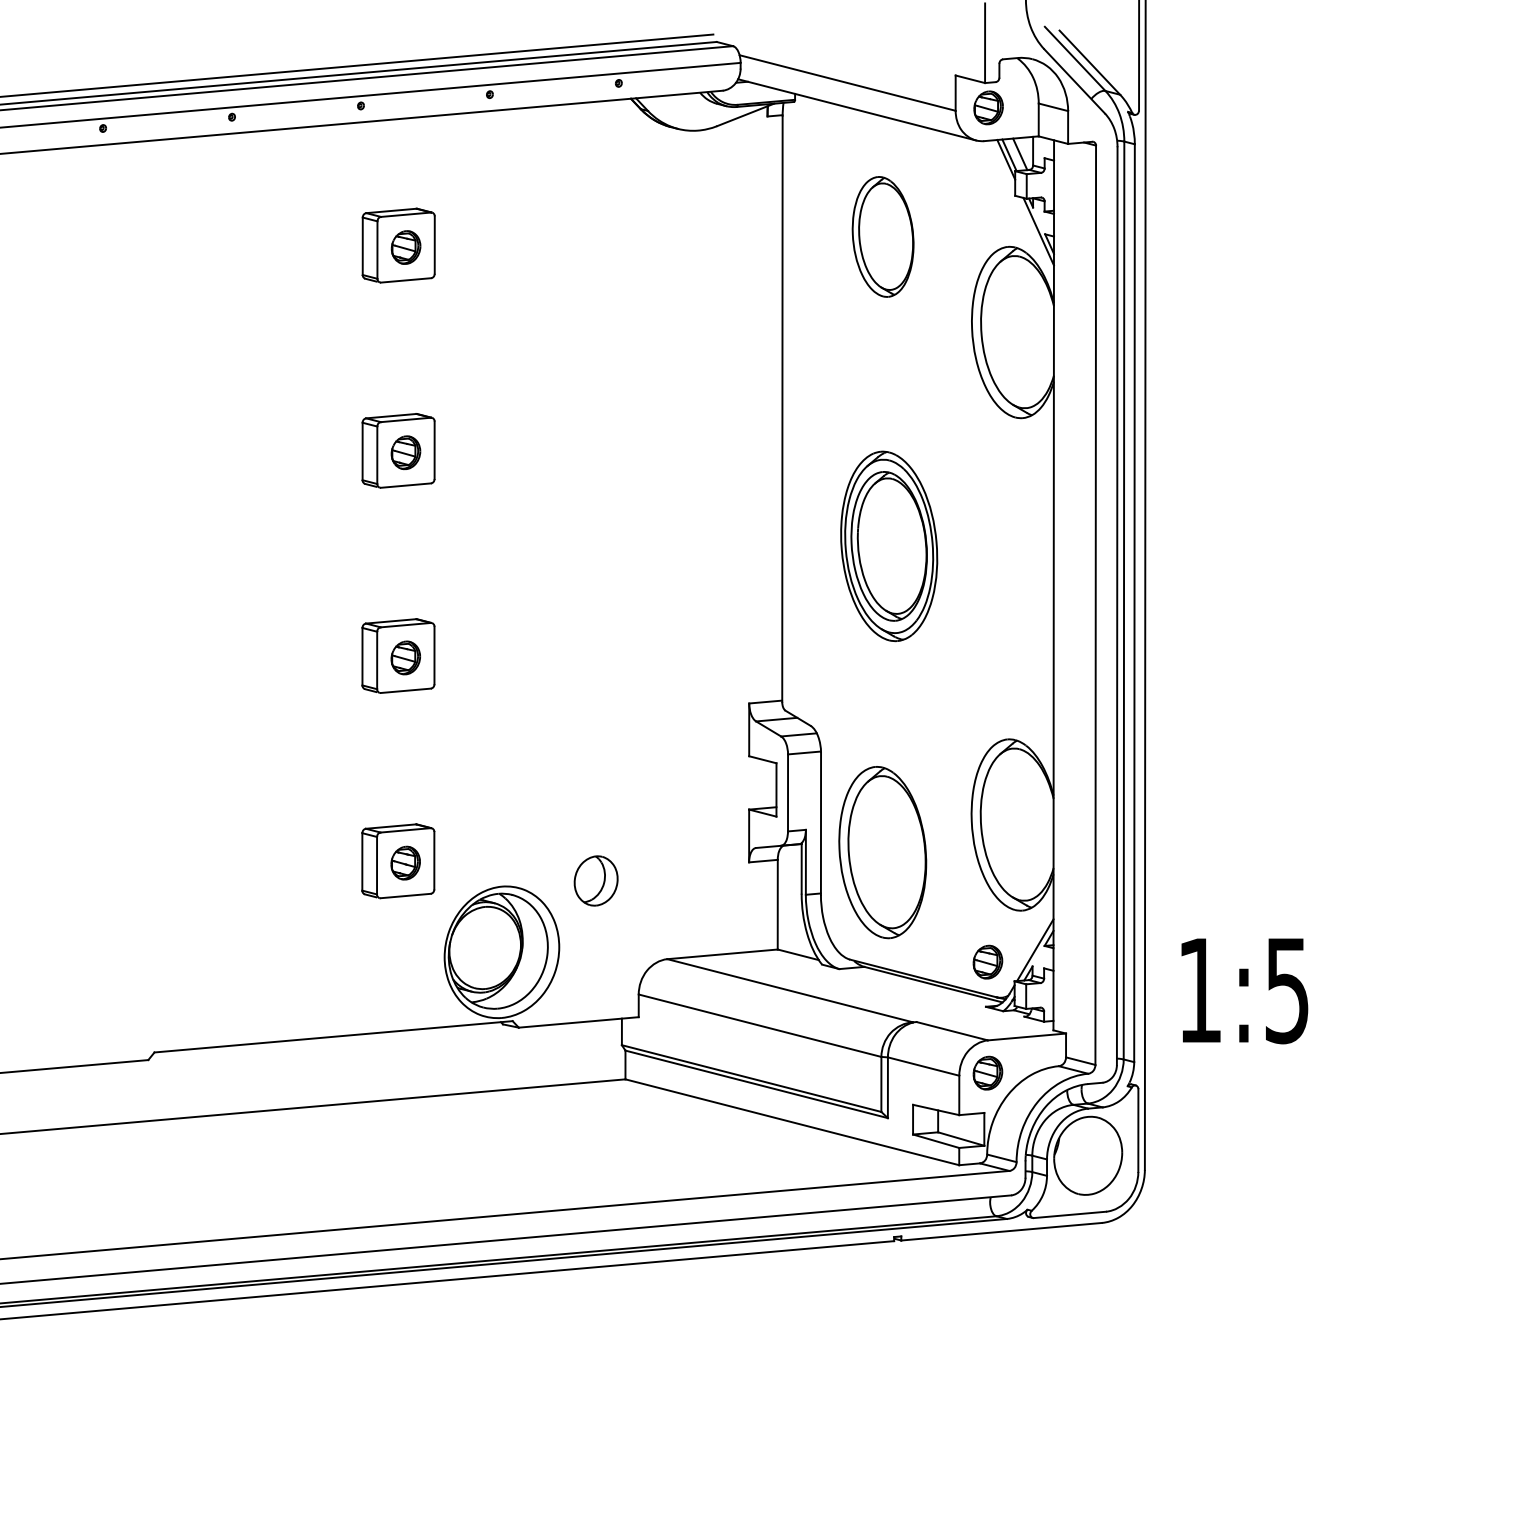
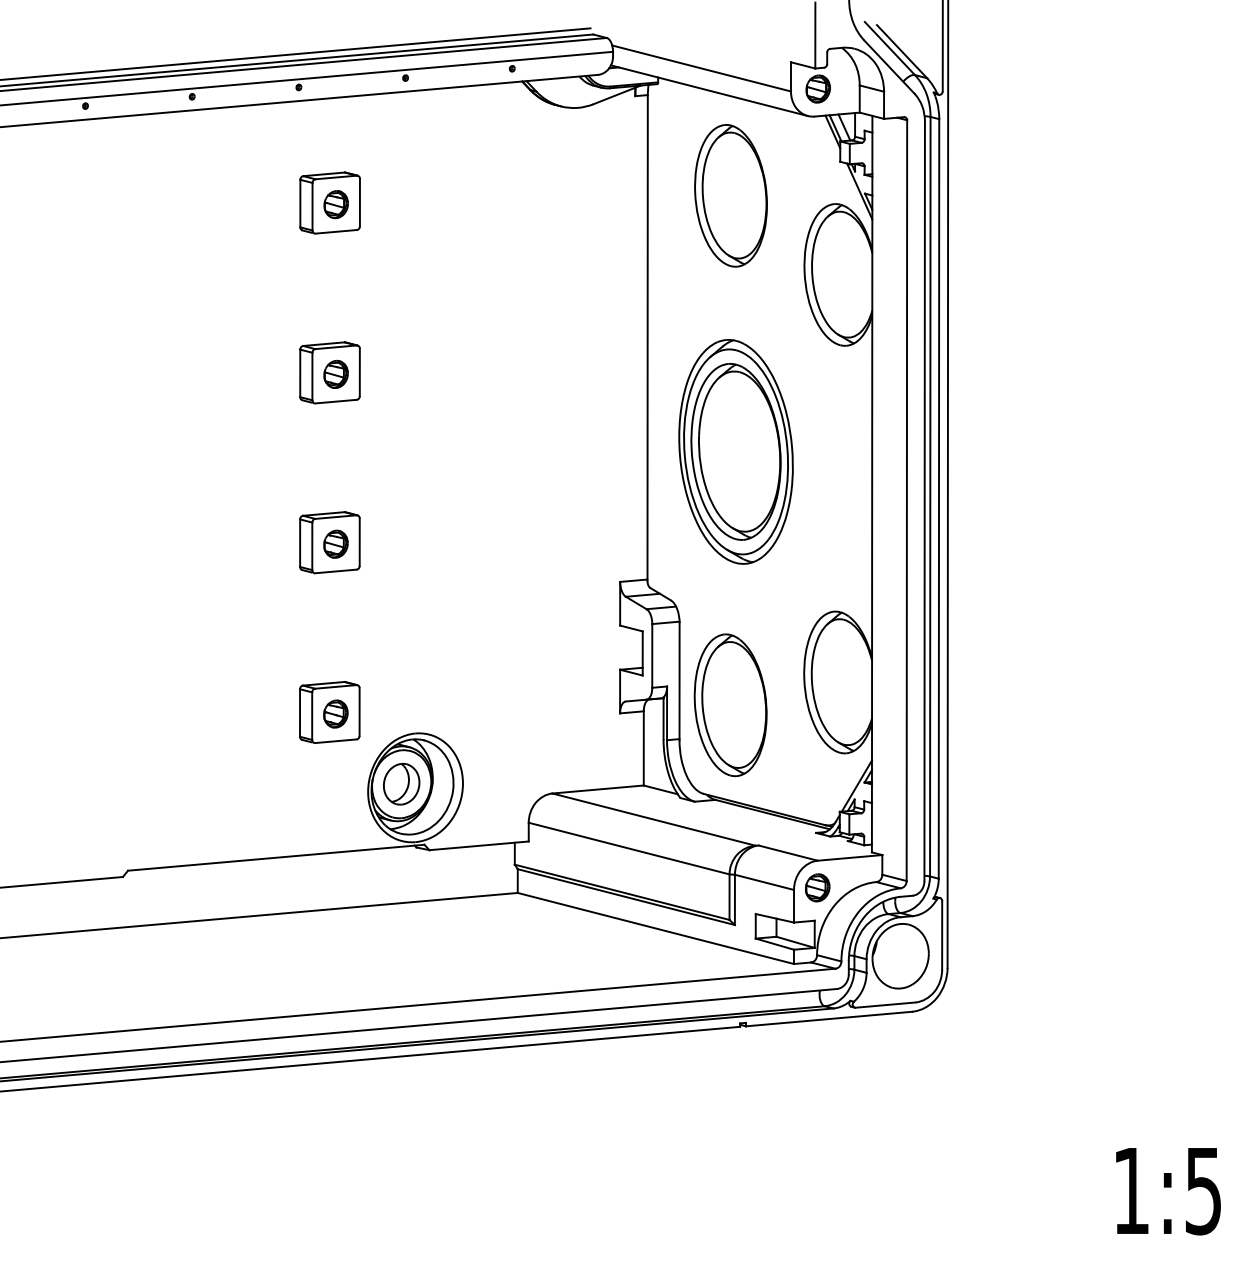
part: (882, 236) -> (730, 195), size x1.43
part: (888, 546) -> (735, 452), size x1.43
part: (595, 880) -> (401, 783), moved
part: (987, 961) -> (817, 795), removed
text: (1244, 991) -> (1168, 1191), moved

